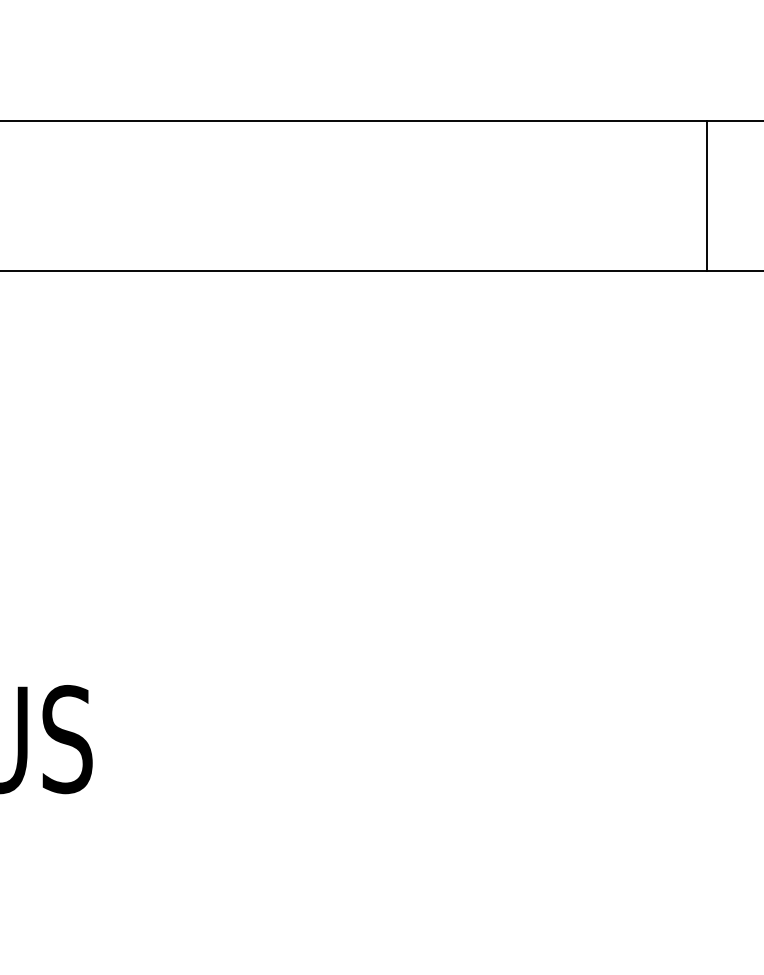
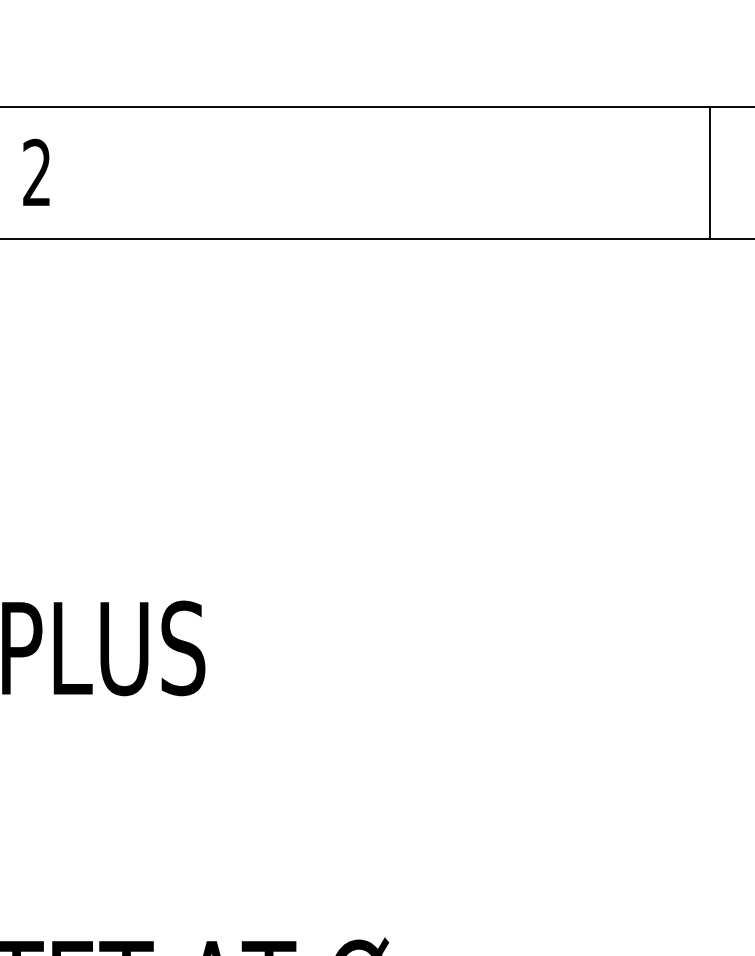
line: (706, 195) -> (709, 172), moved

